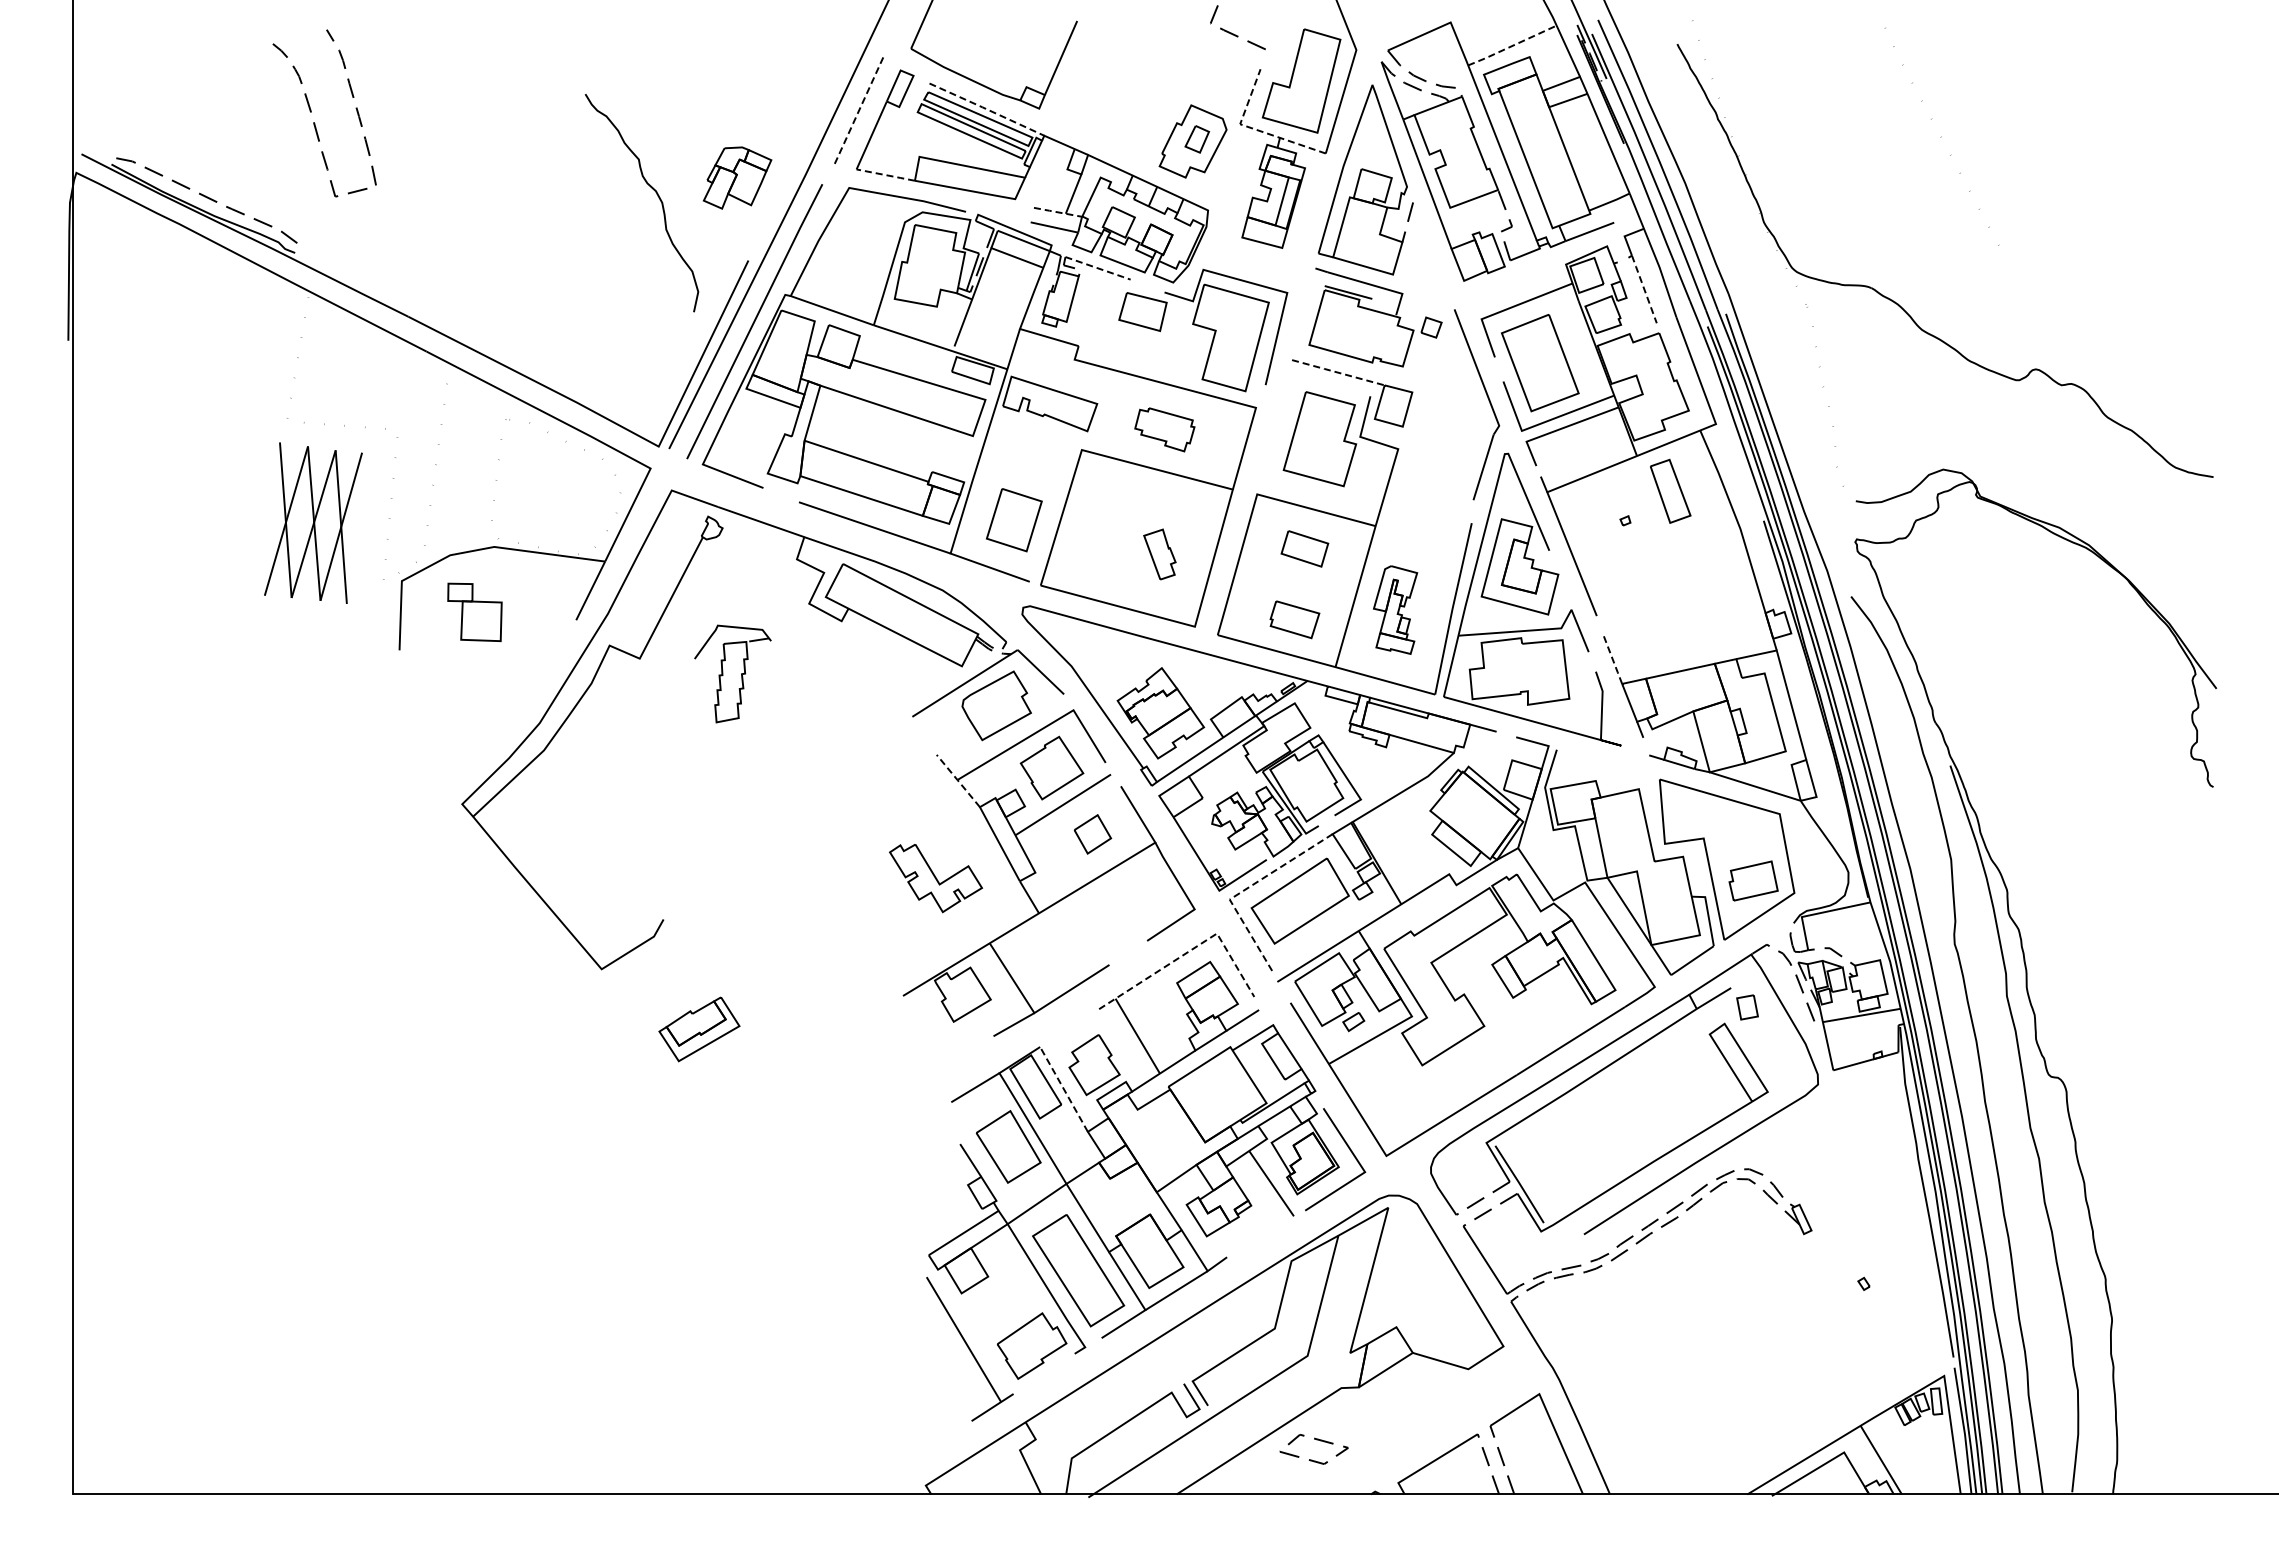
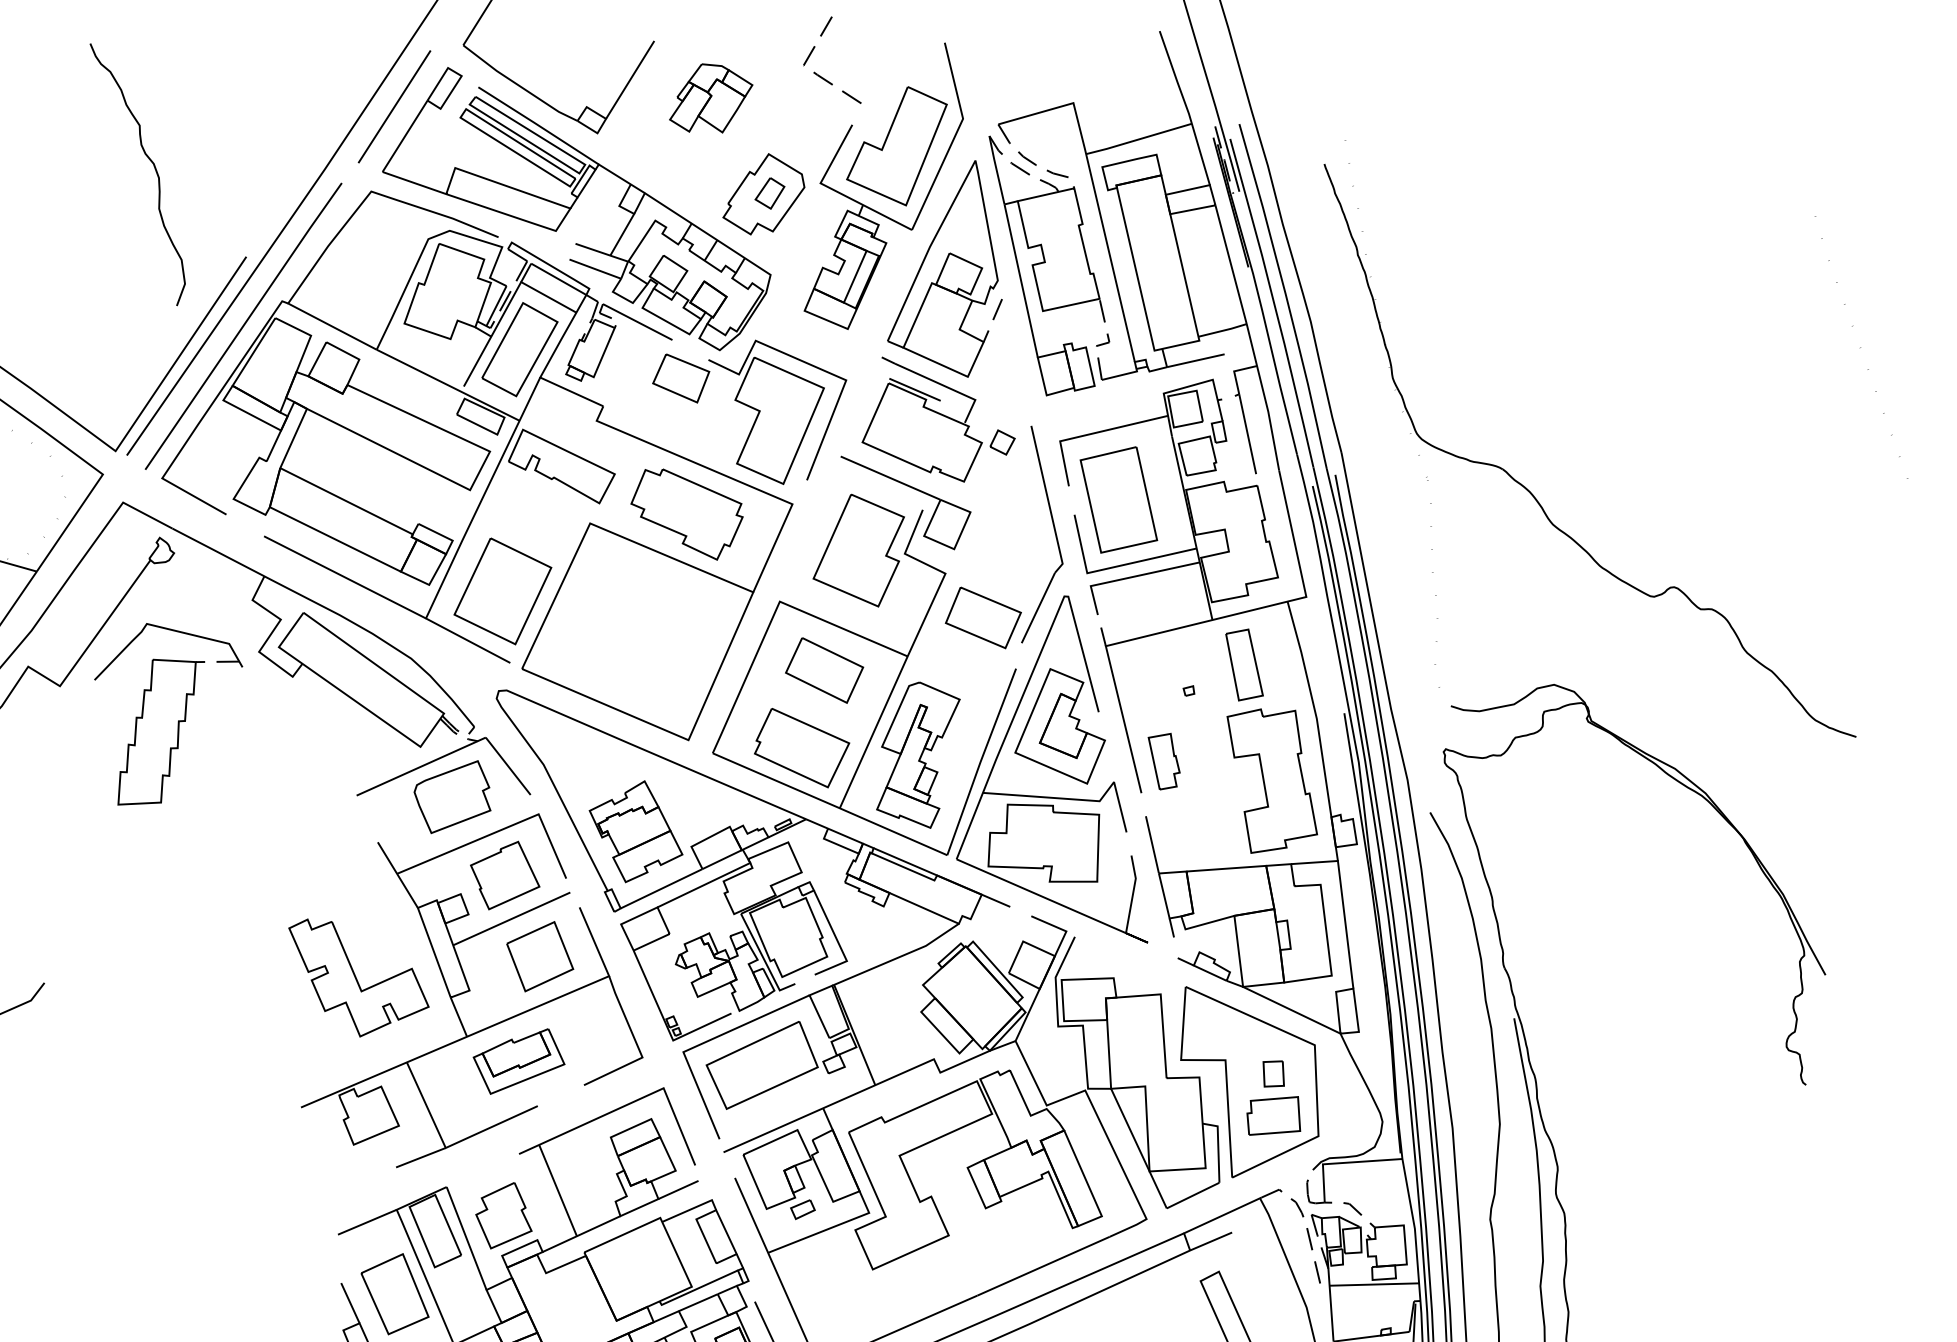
line: (1512, 45) -> (1139, 138), dashed -> solid
line: (986, 108) -> (538, 124), dashed -> solid
line: (858, 111) -> (394, 107), dashed -> solid
line: (1254, 129) -> (835, 191), dashed -> solid
line: (1941, 136) -> (1860, 347), moved
line: (886, 175) -> (415, 183), dashed -> solid
part: (737, 177) -> (711, 99), moved
line: (1058, 212) -> (602, 252), dashed -> solid
line: (1099, 268) -> (639, 322), dashed -> solid
line: (1644, 288) -> (1247, 433), dashed -> solid
part: (998, 307) -> (519, 349), added
line: (1337, 372) -> (889, 477), dashed -> solid
part: (1164, 429) -> (686, 513), size x1.67
part: (1436, 482) -> (983, 617), added
part: (1014, 519) -> (503, 590), size x1.43
part: (1304, 548) -> (824, 670), size x1.43
part: (1159, 554) -> (1162, 761), moved
part: (1708, 589) -> (1271, 781), added
part: (1395, 609) -> (916, 753), size x1.43
part: (1294, 619) -> (801, 748), size x1.67
line: (1613, 660) -> (1152, 845), dashed -> solid
part: (732, 673) -> (161, 717), size x1.67
line: (958, 780) -> (398, 874), dashed -> solid
part: (1092, 834) -> (539, 956), size x1.67
part: (935, 878) -> (356, 980), size x1.43
line: (1244, 889) -> (701, 1043), dashed -> solid
line: (1189, 951) -> (629, 1103), dashed -> solid
part: (1747, 1007) -> (1273, 1074), moved
part: (699, 1029) -> (519, 1061), moved
line: (1063, 1088) -> (466, 1237), dashed -> solid

